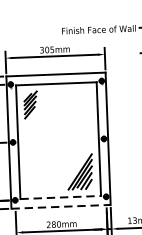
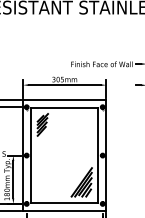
line: (60, 198) -> (64, 203), dashed -> solid
line: (61, 206) -> (65, 210), dashed -> solid

